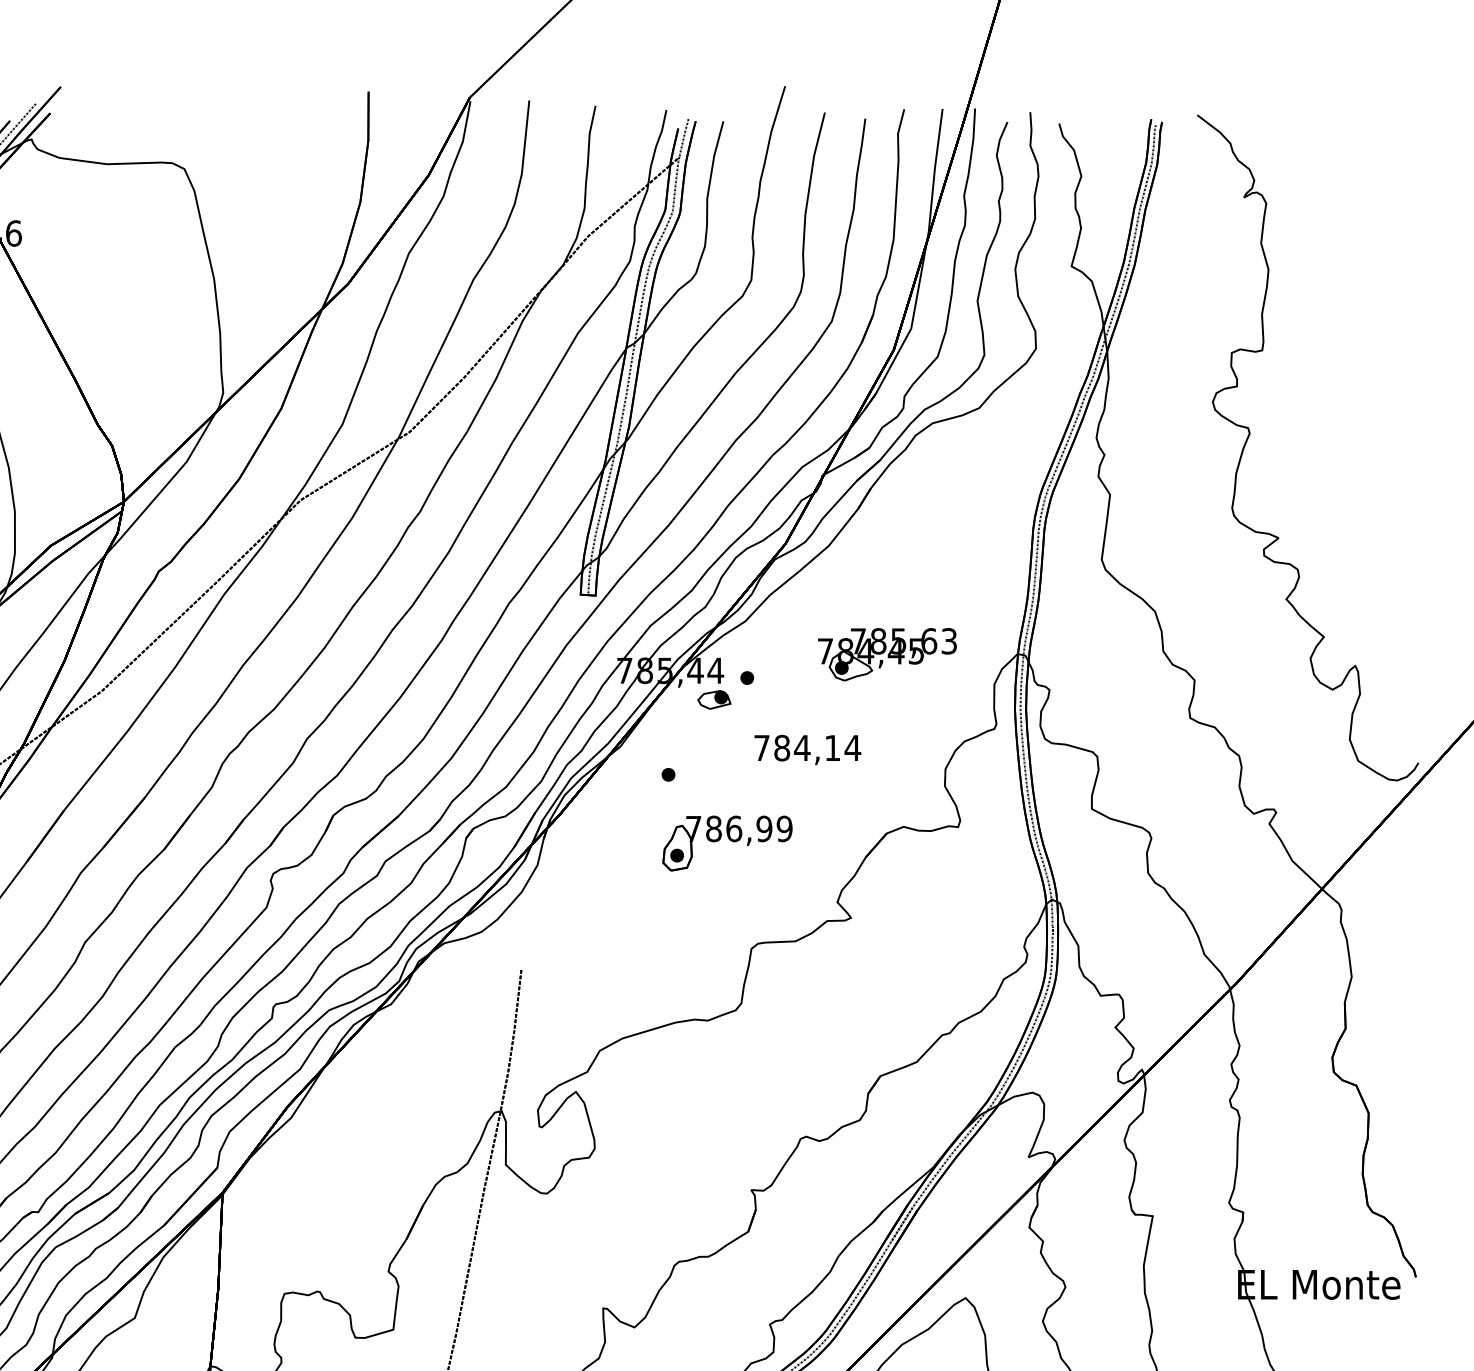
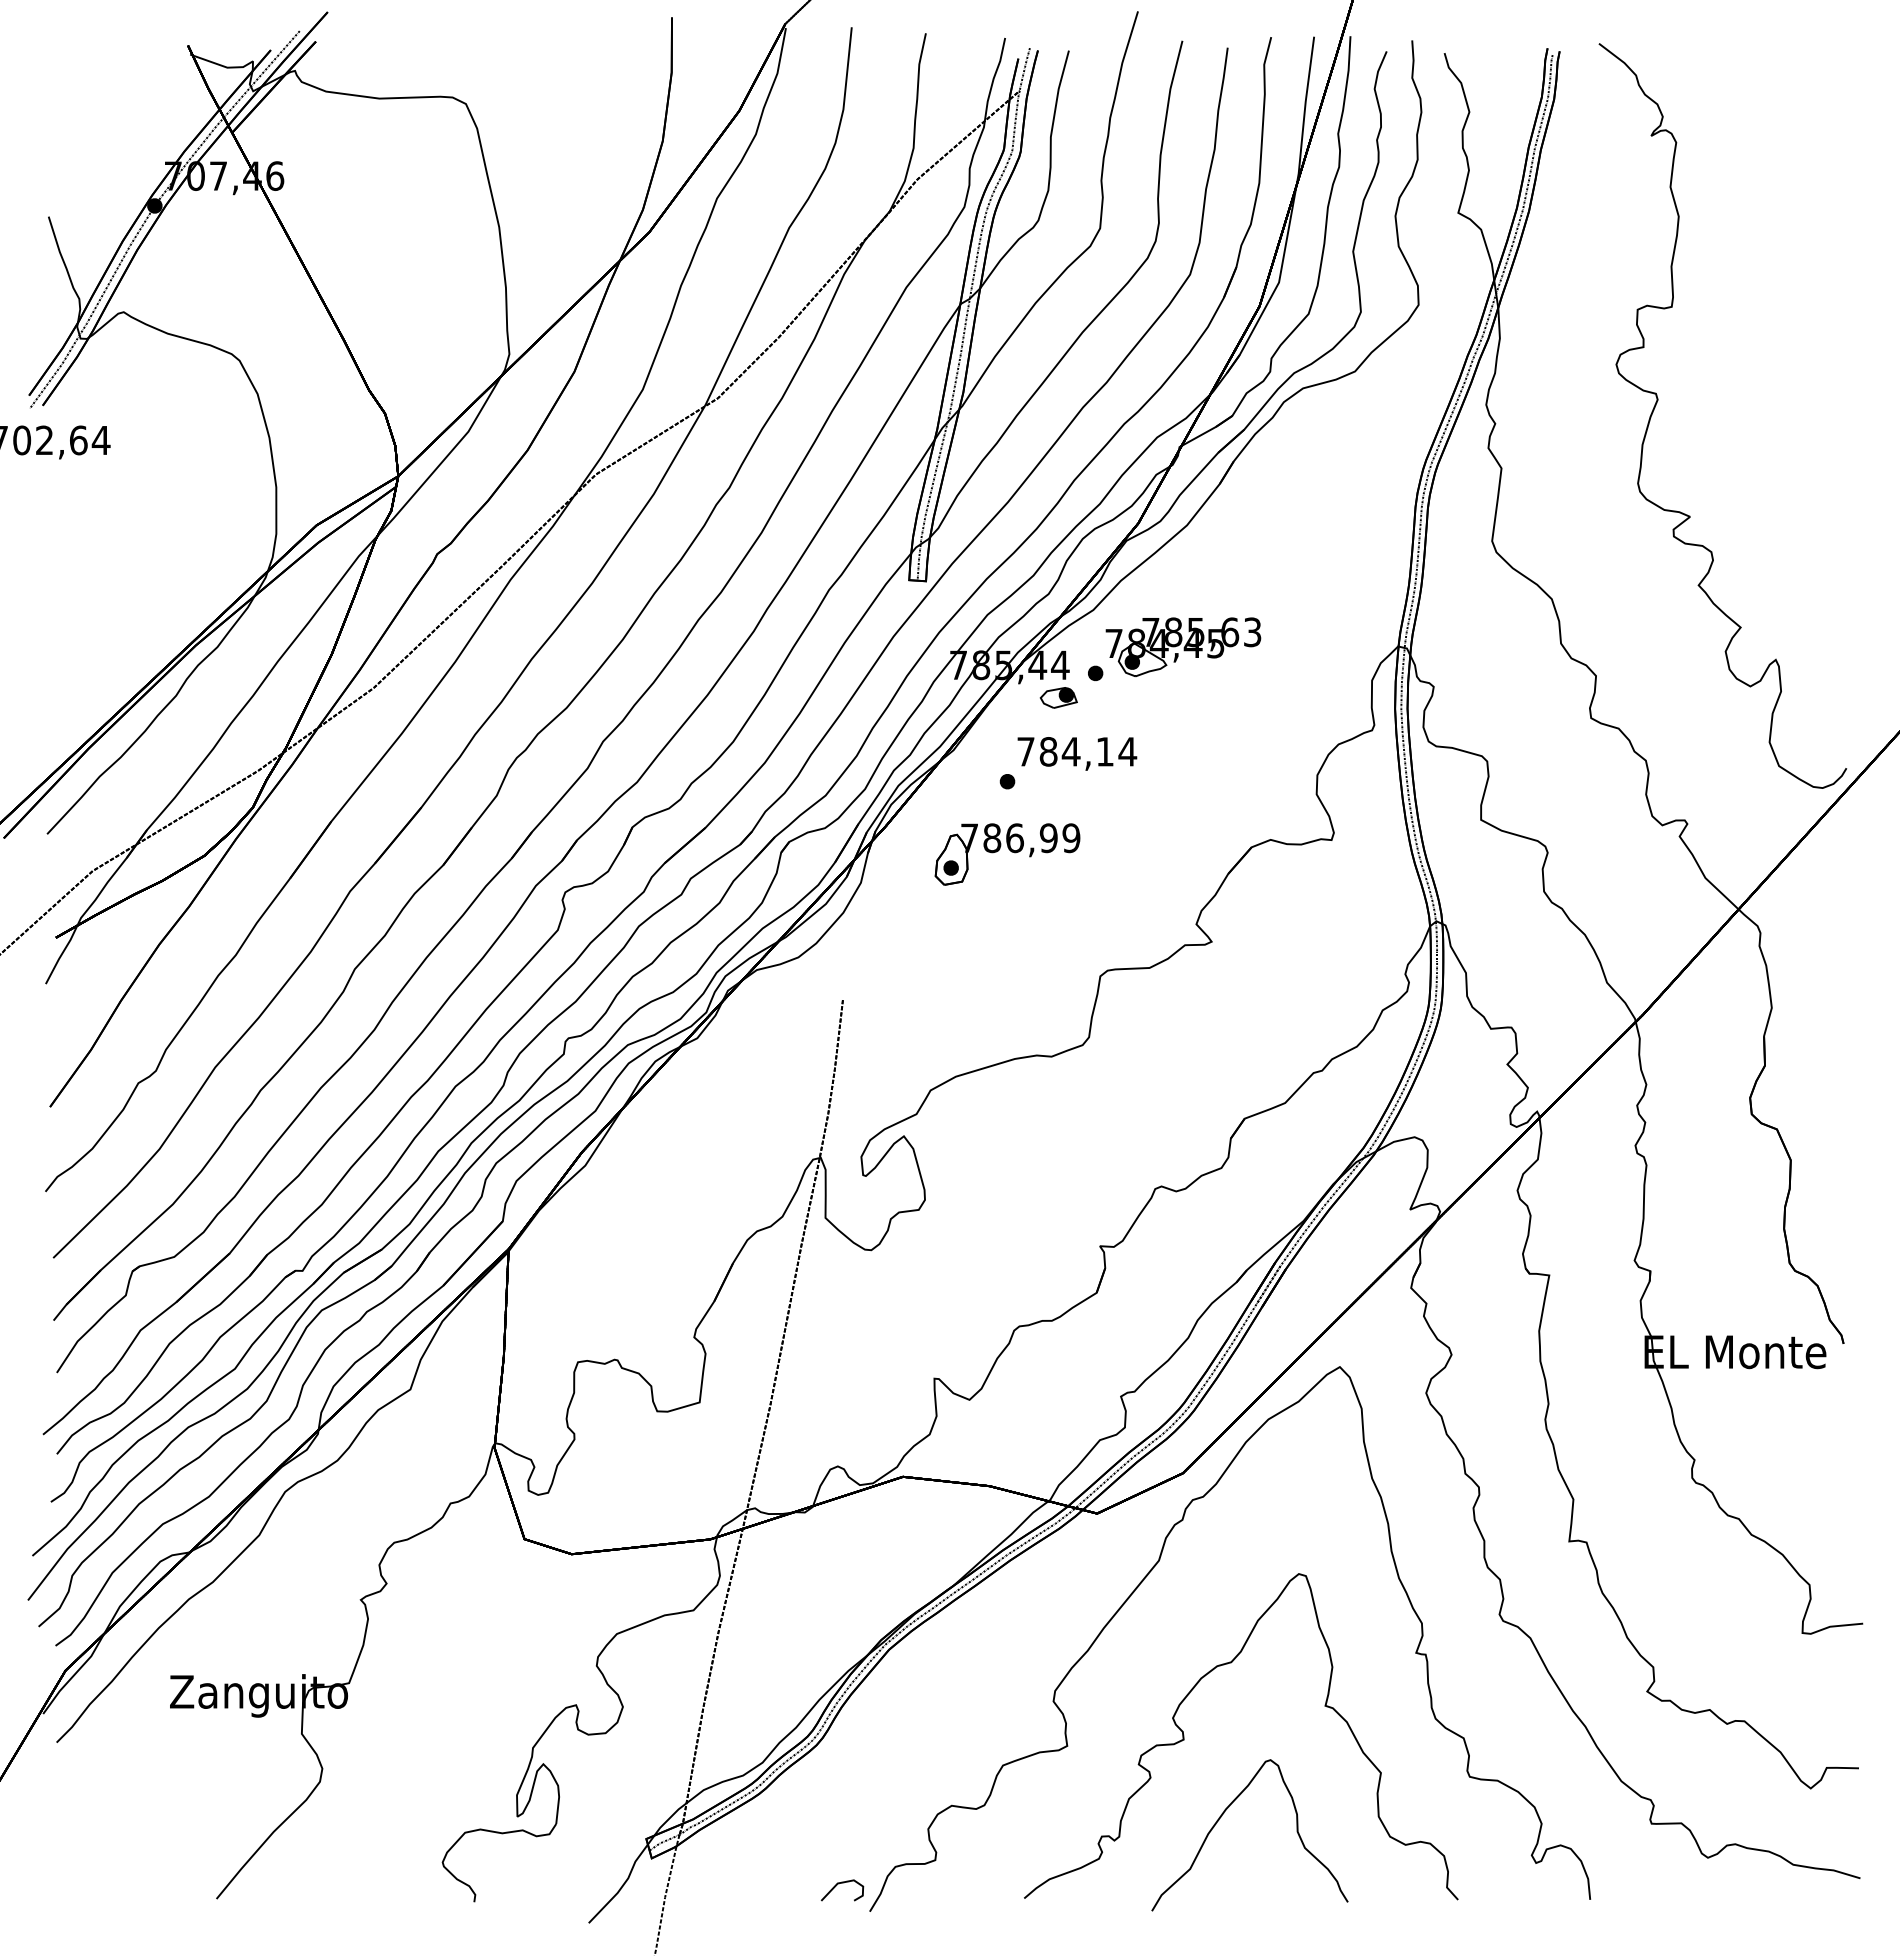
part: (887, 654) -> (1183, 647), moved
text: (807, 749) -> (1077, 753), moved
part: (727, 843) -> (1007, 854), moved

